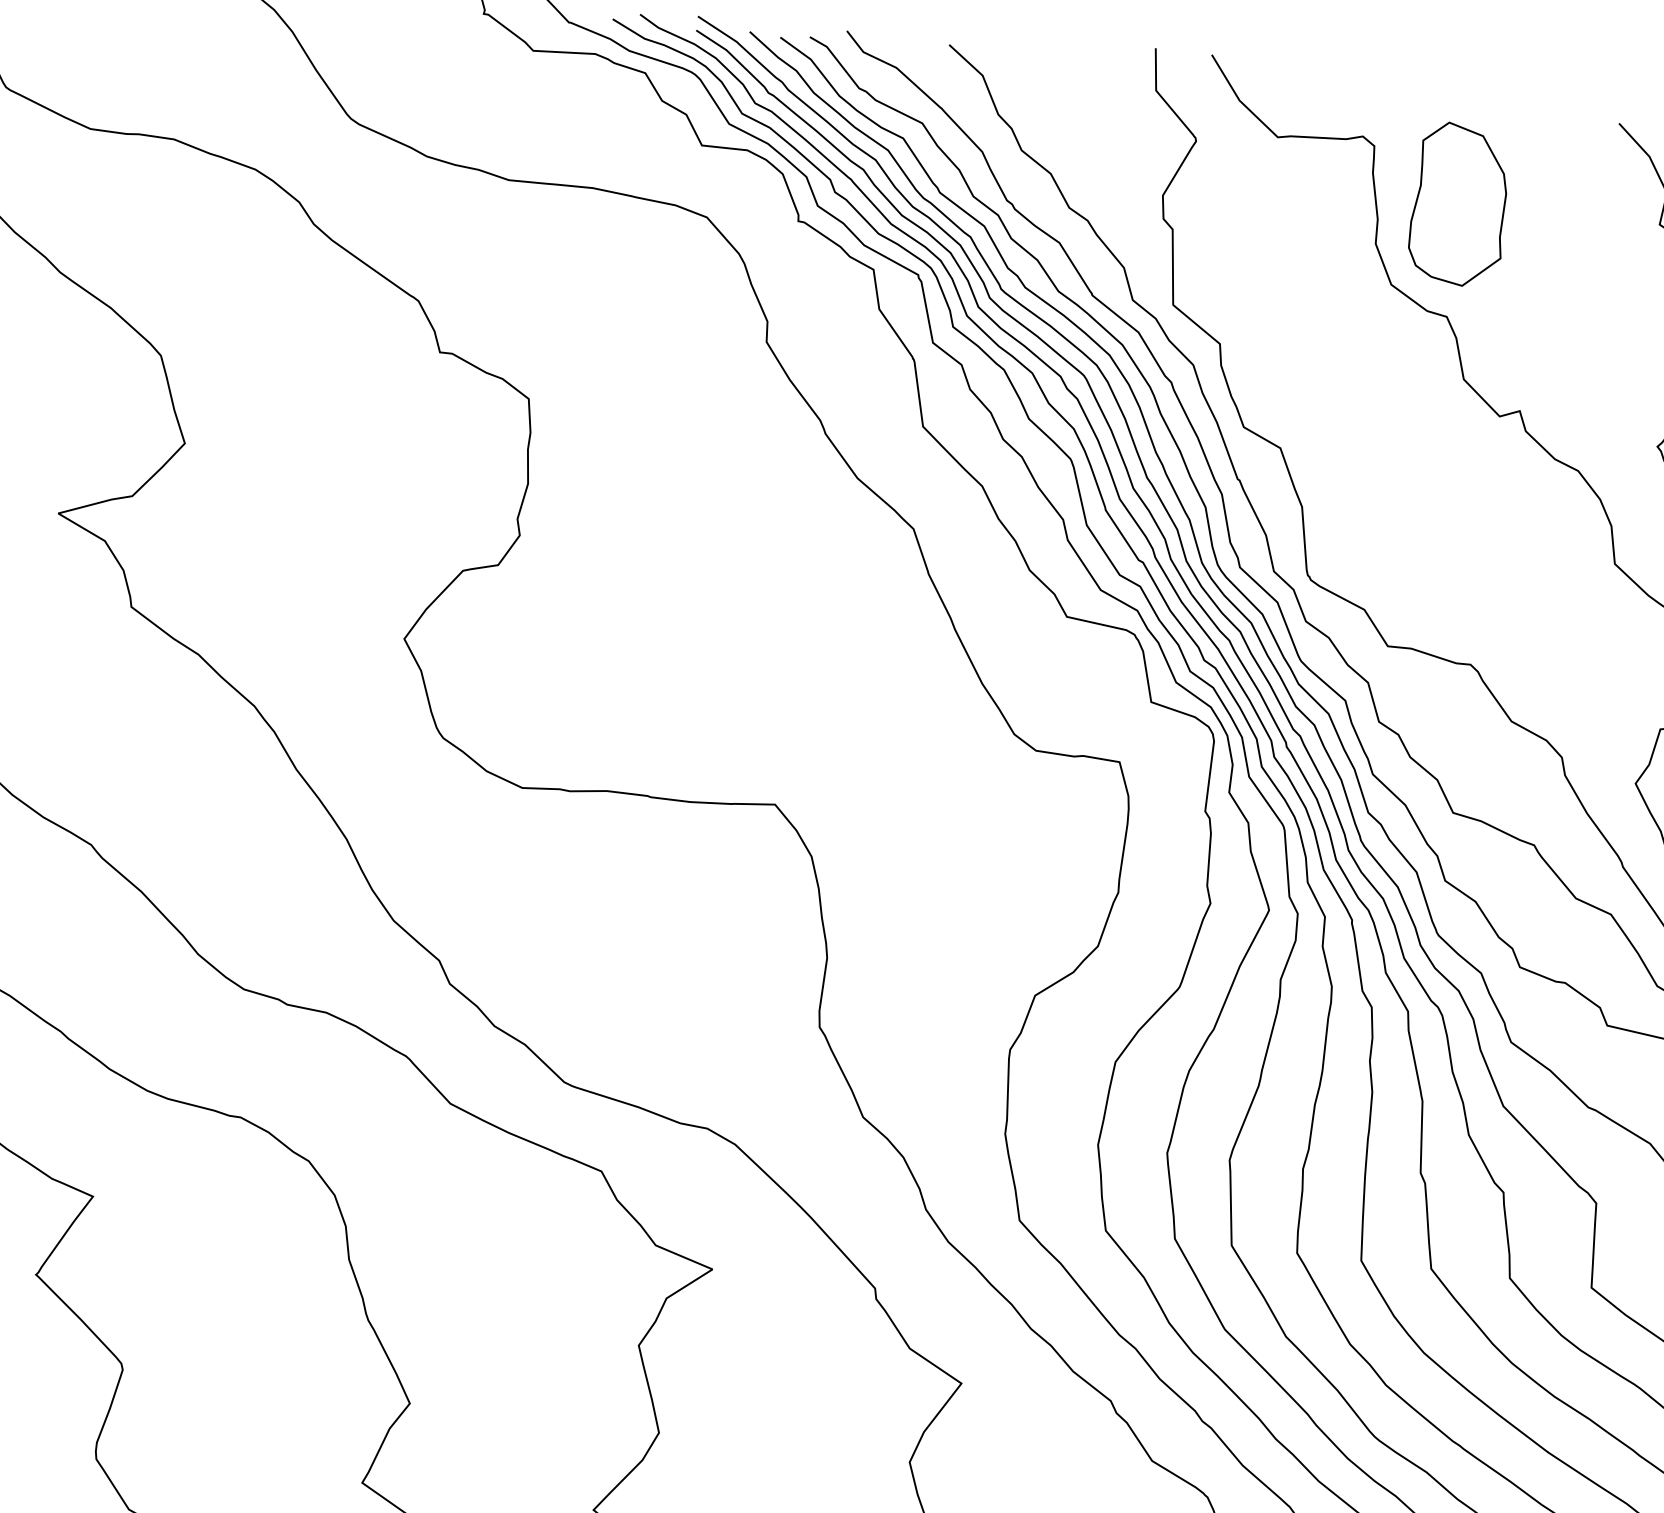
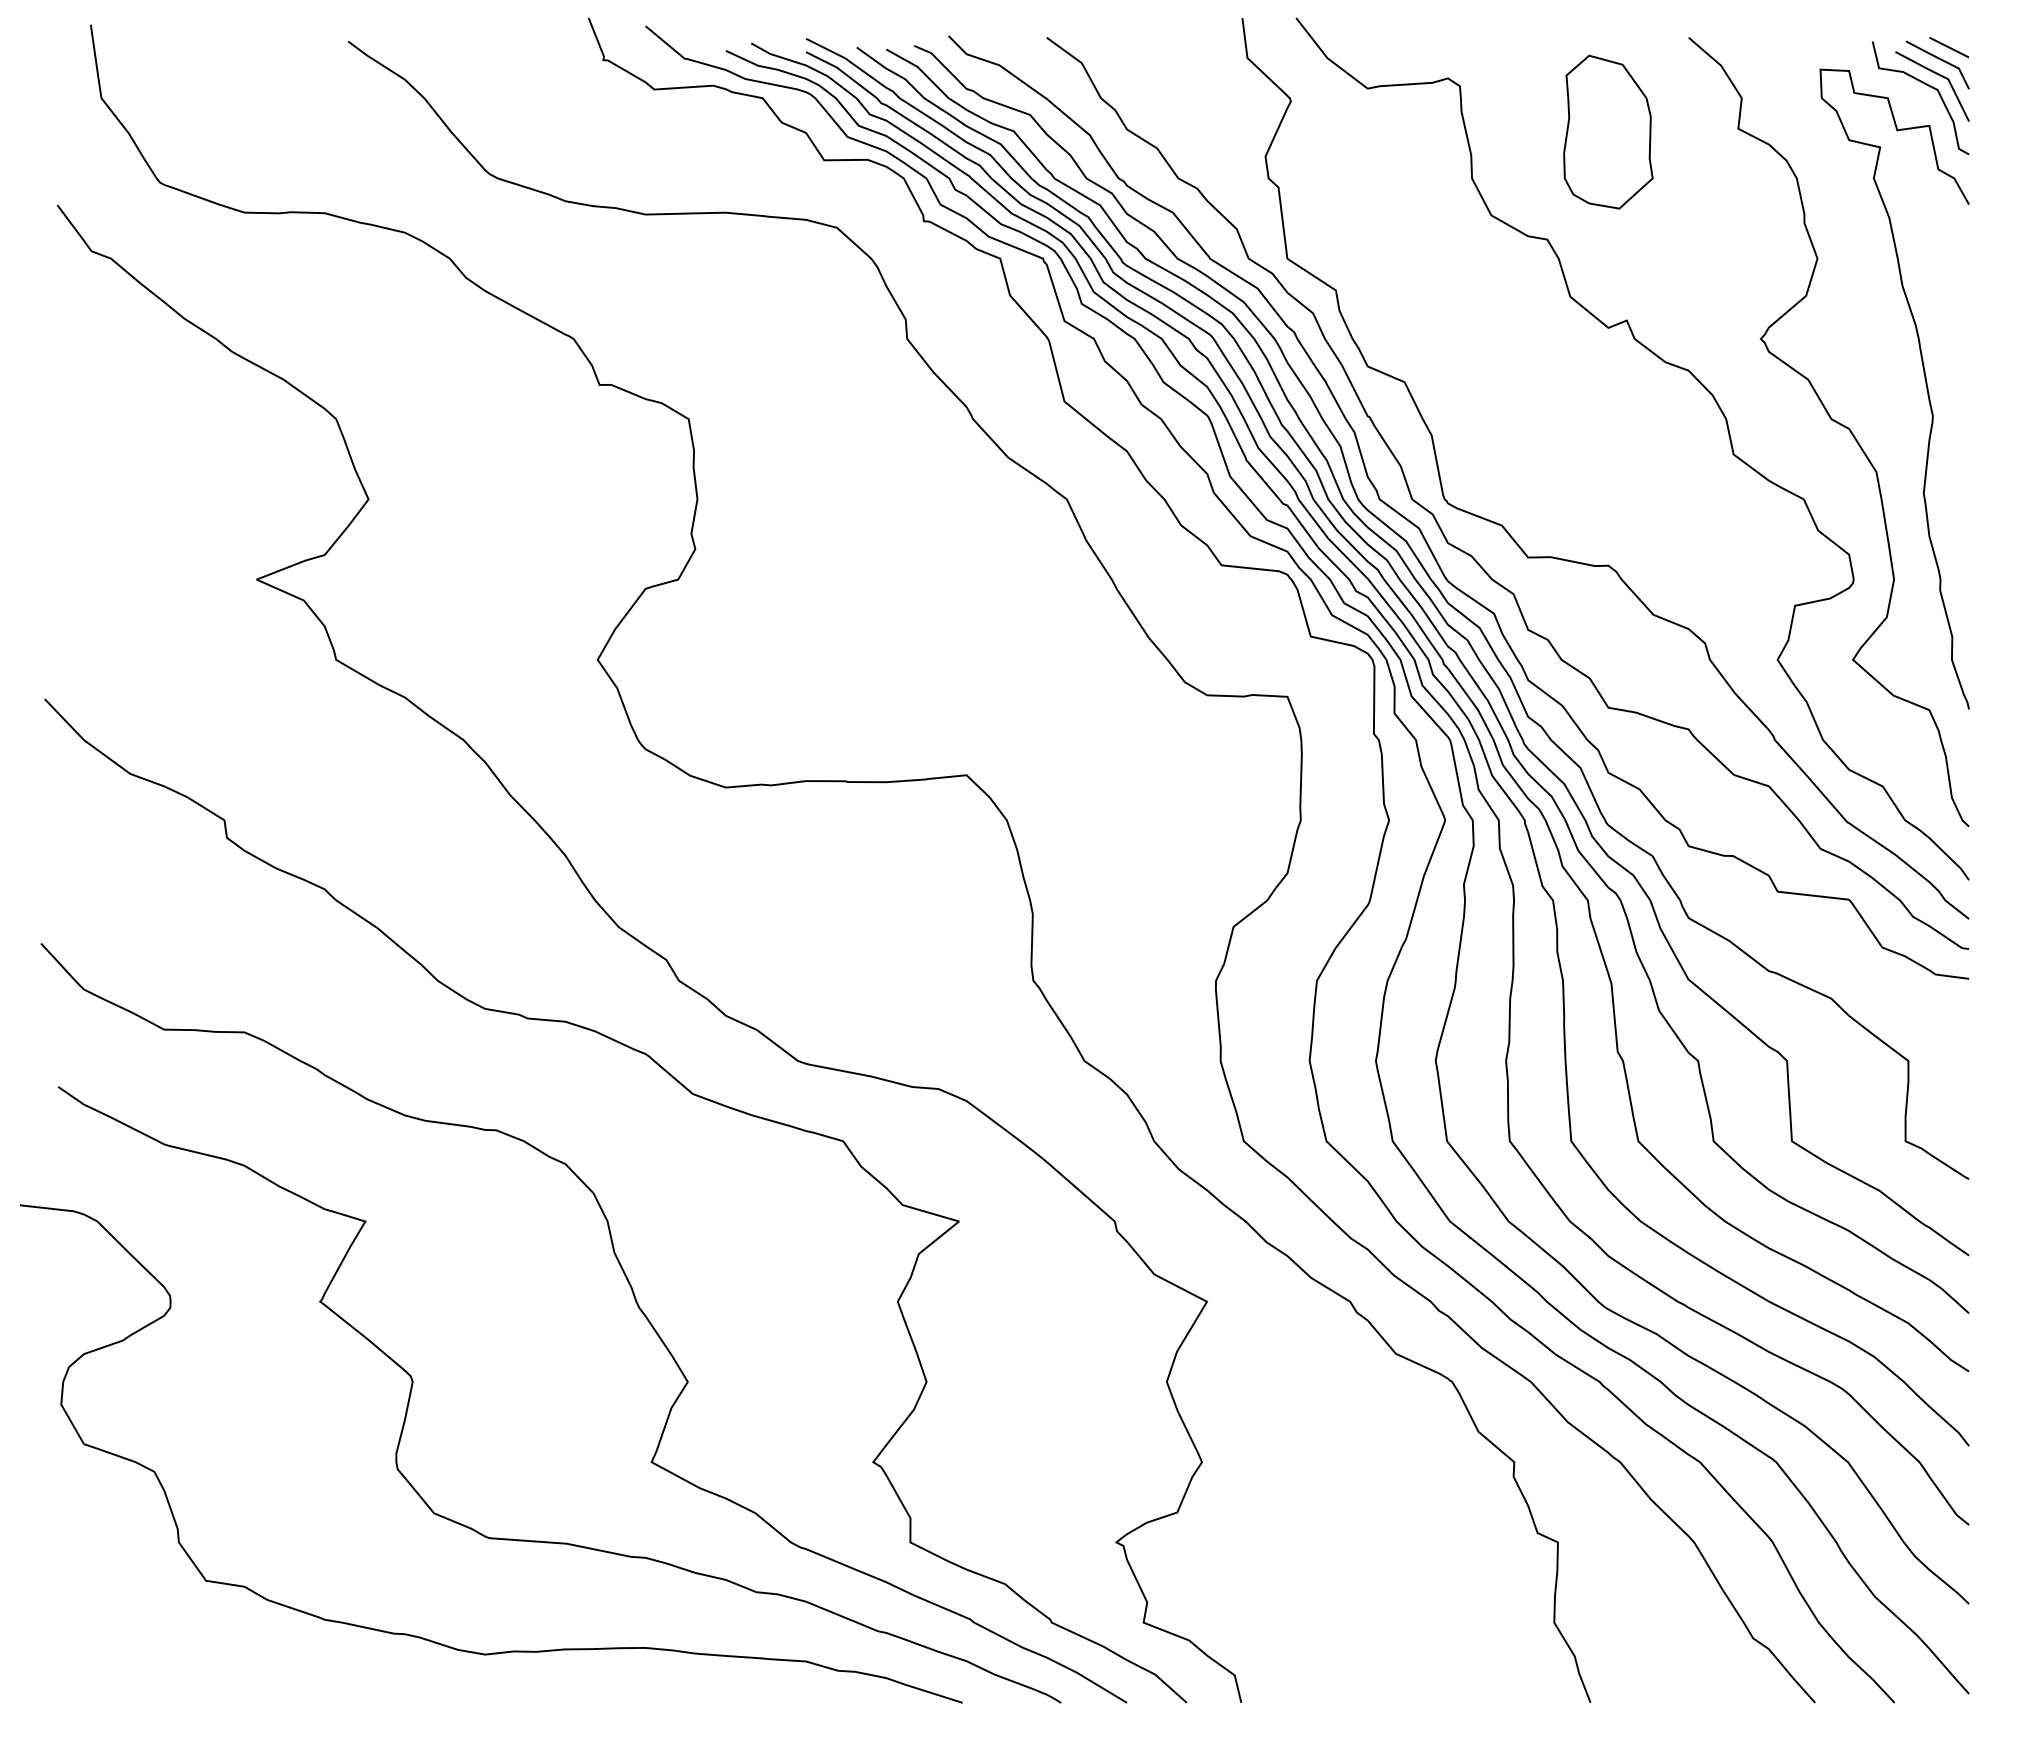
part: (1460, 204) -> (1608, 131), moved

